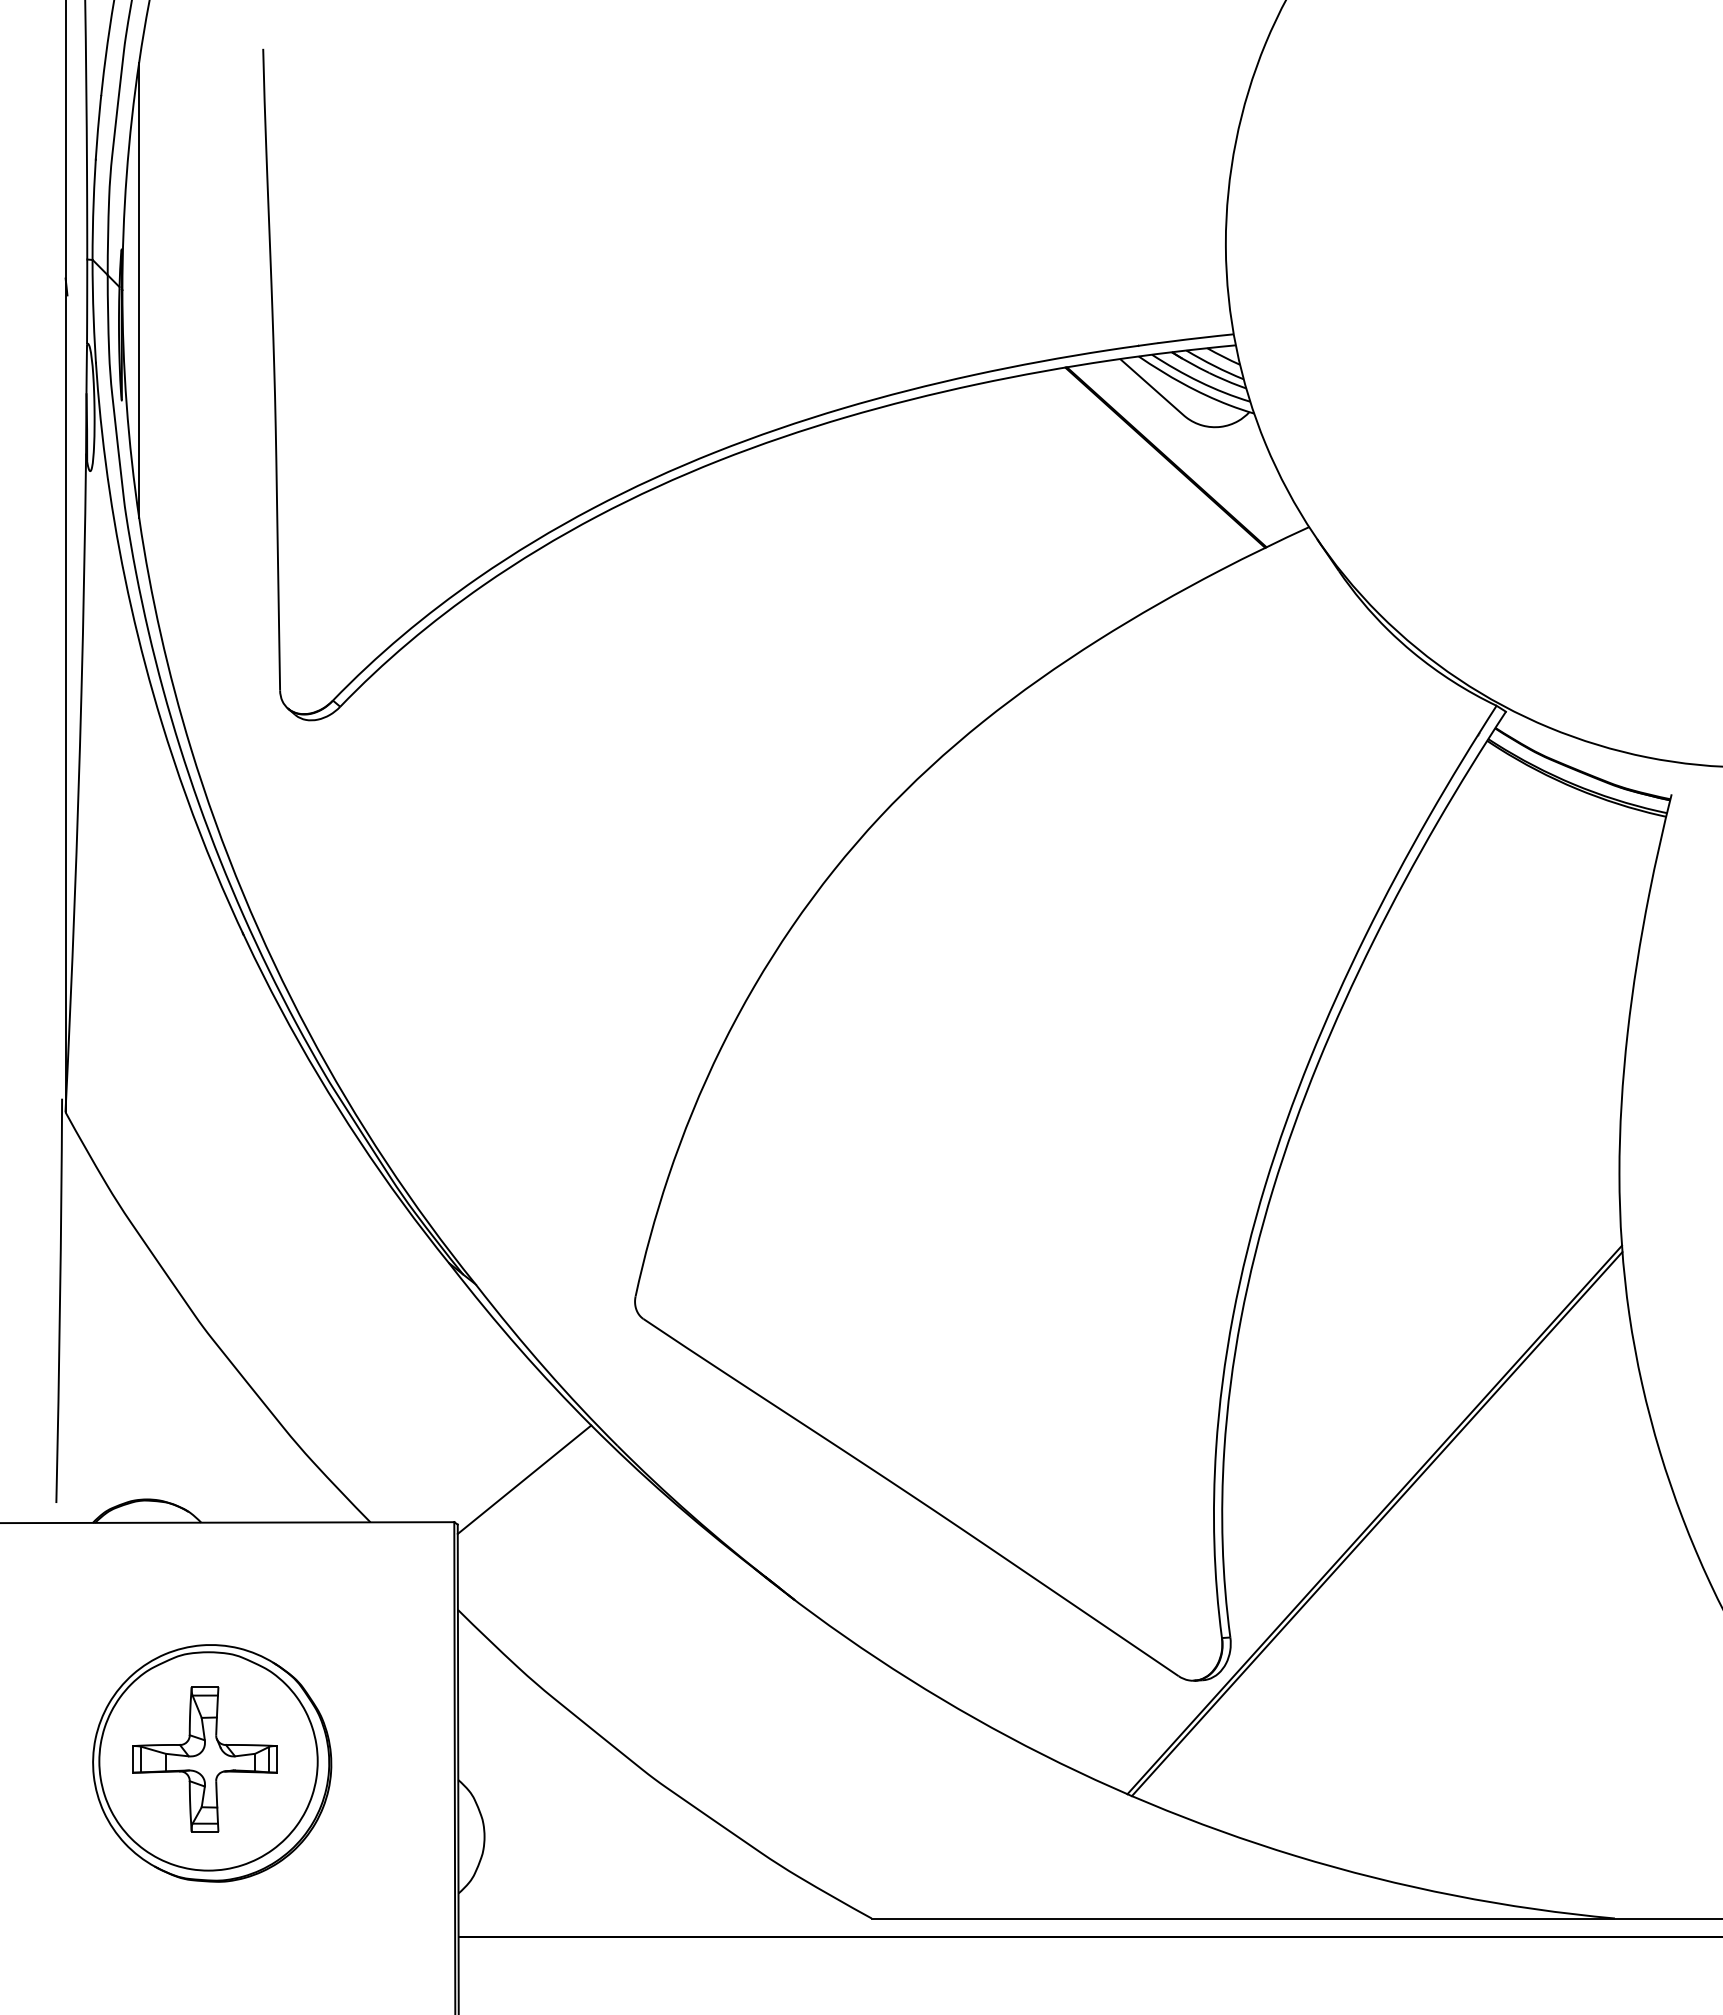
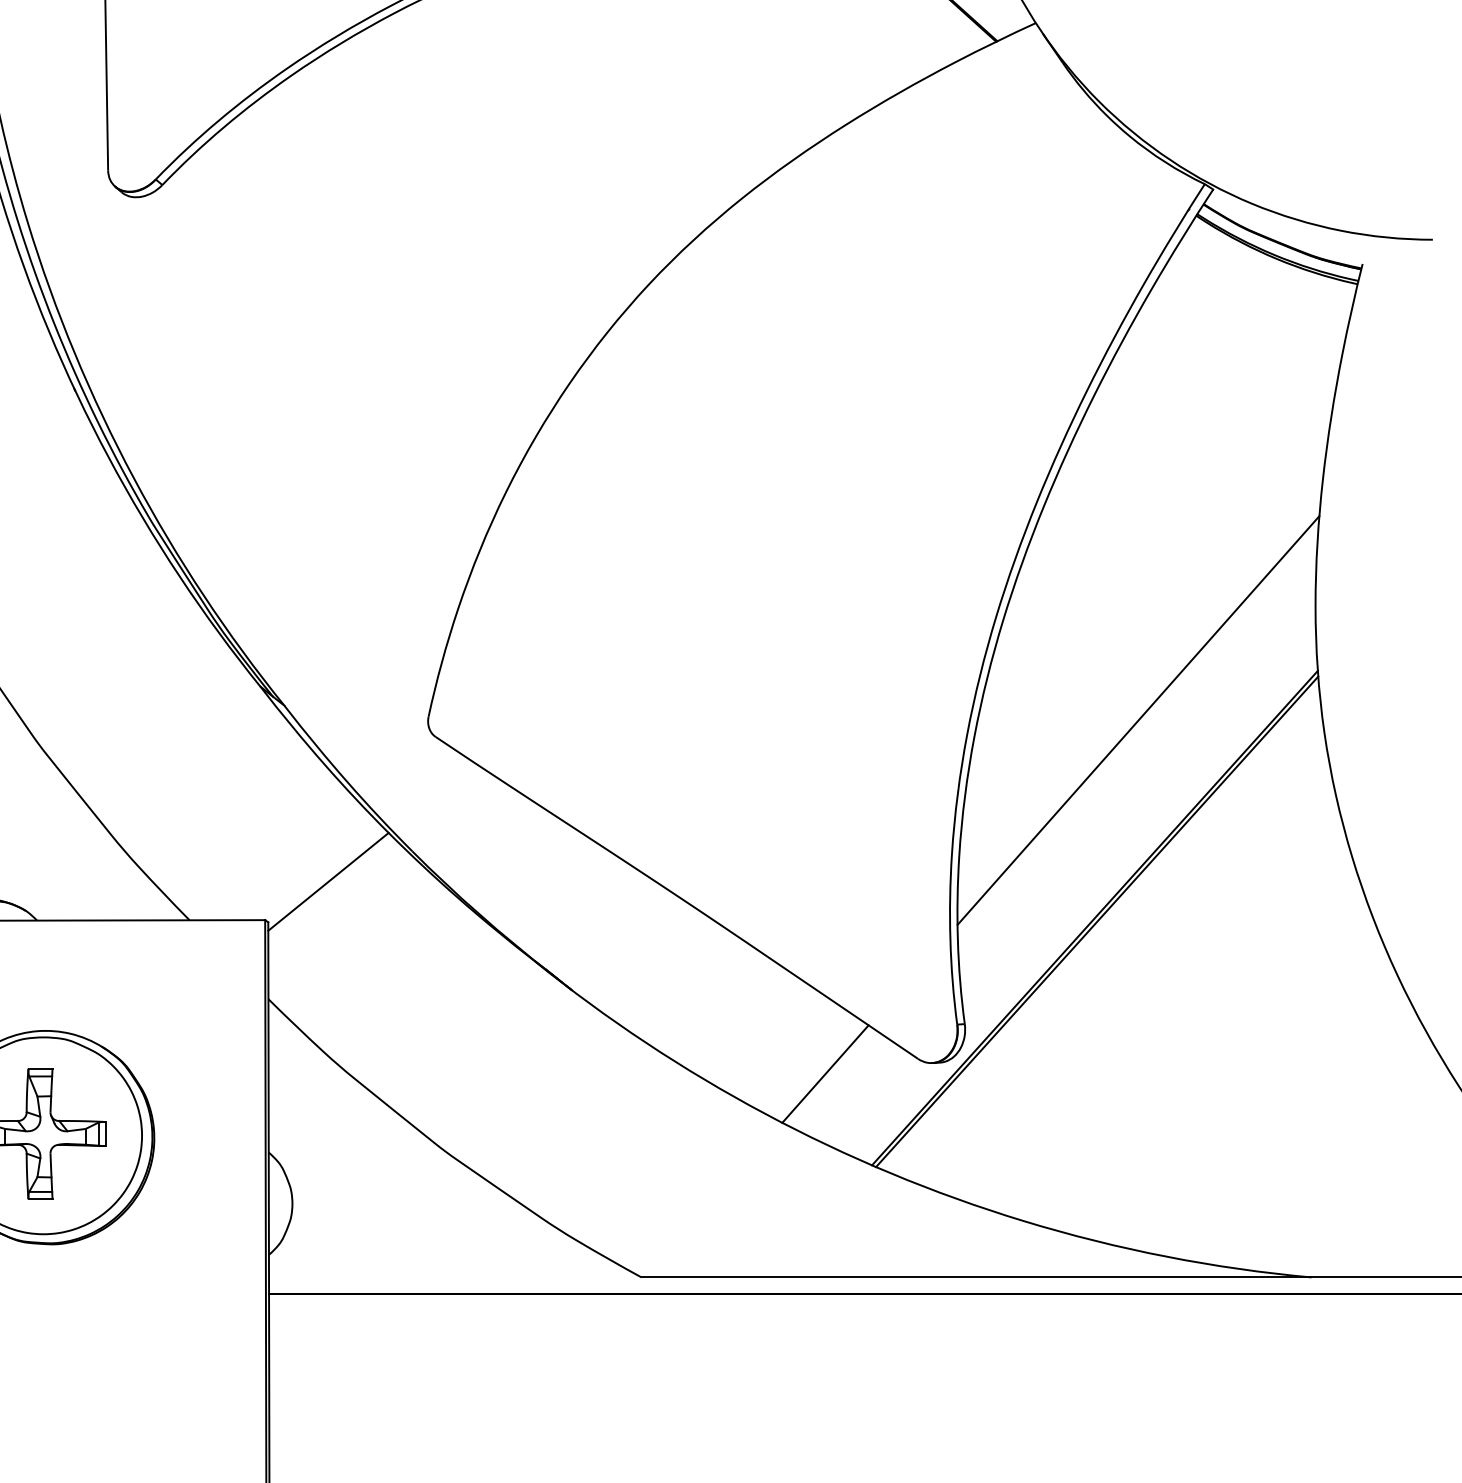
line: (1422, 1300) -> (1138, 720), added
line: (1075, 1692) -> (825, 1073), added

